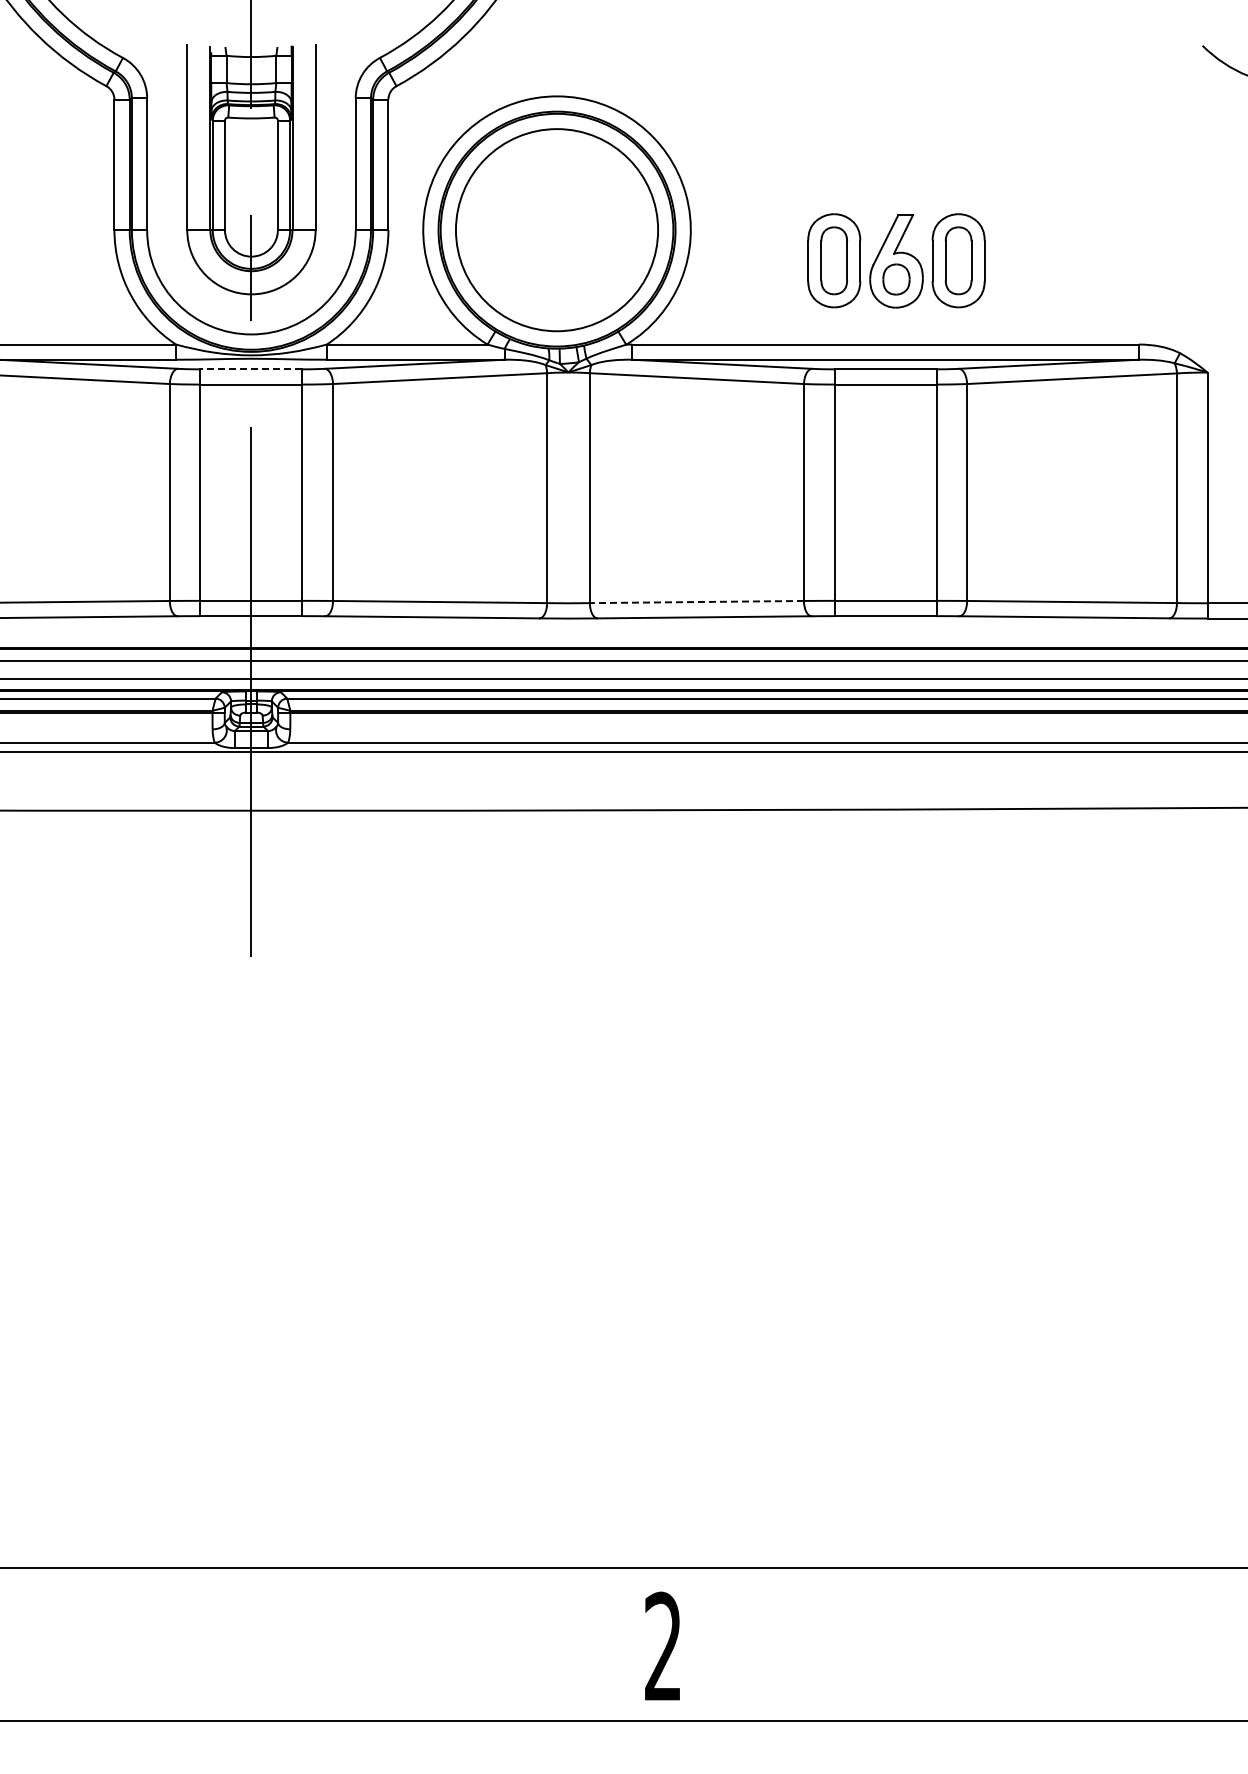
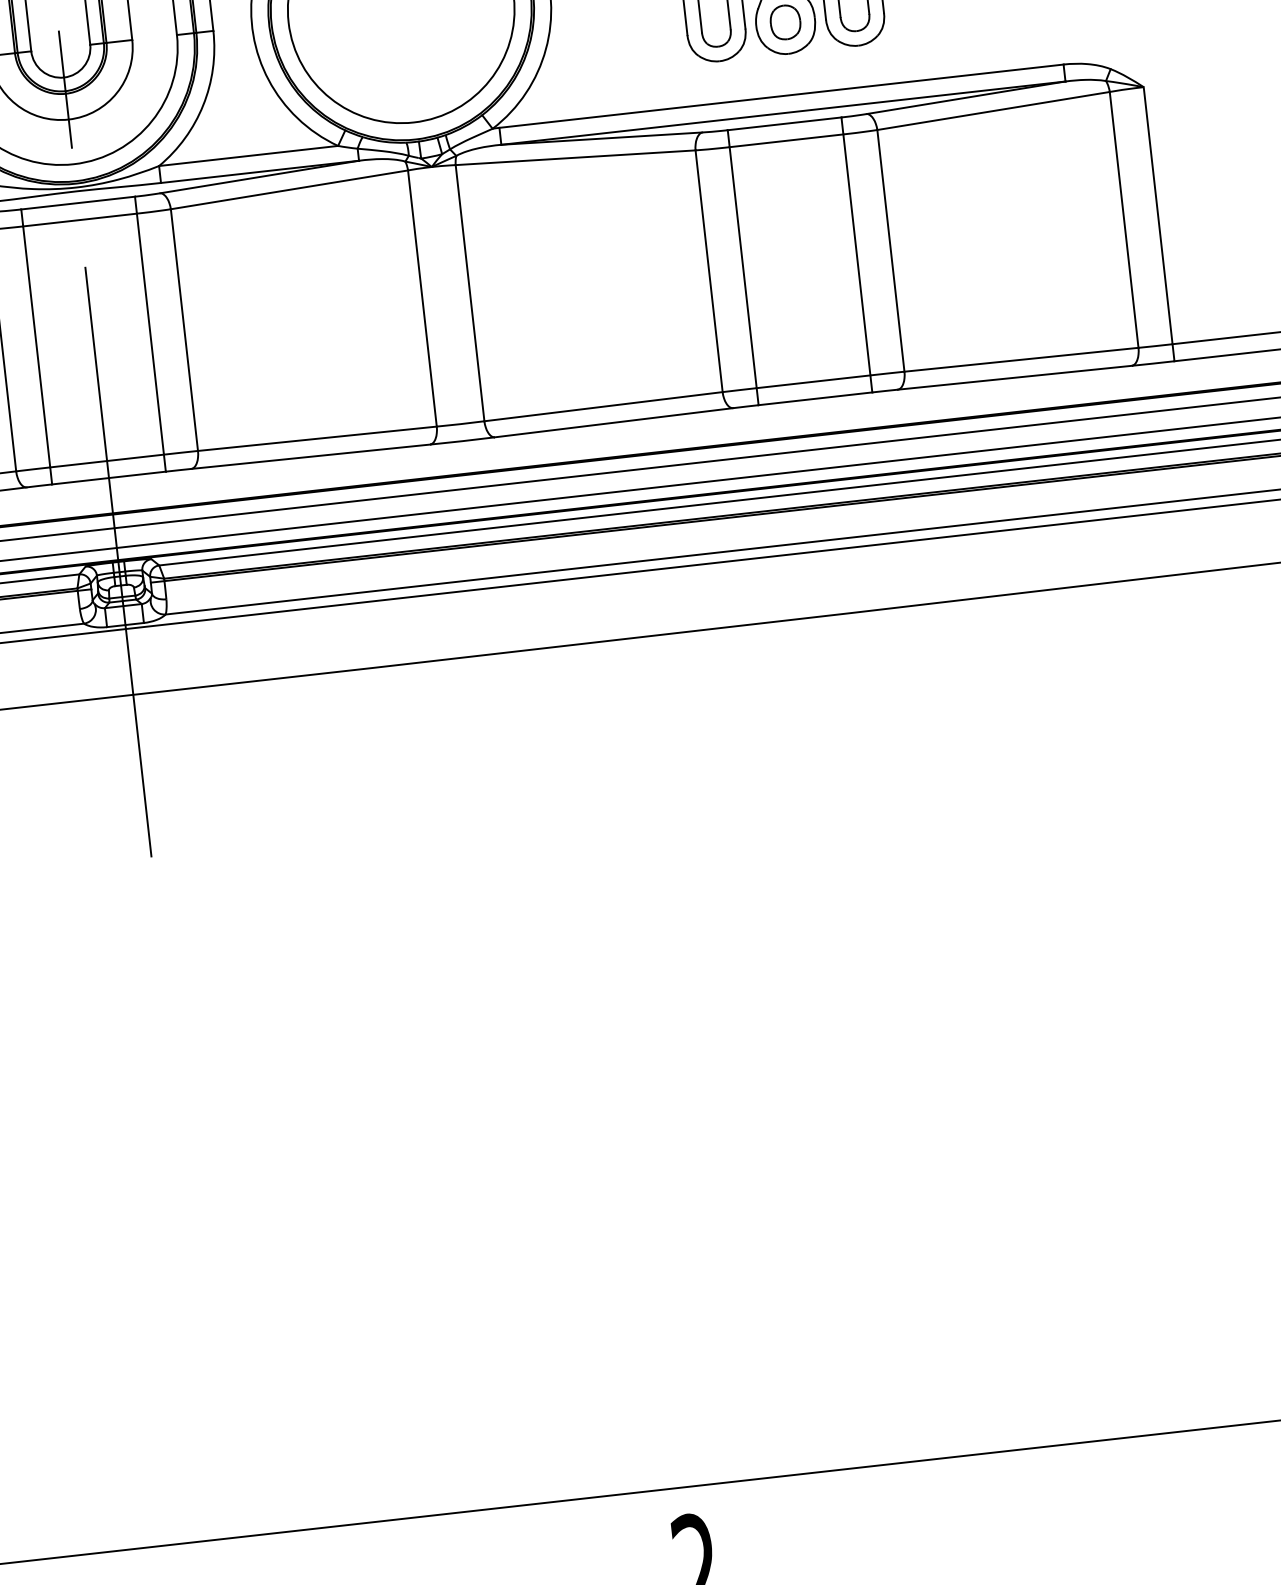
line: (250, 369) -> (77, 203), dashed -> solid
line: (696, 602) -> (603, 407), dashed -> solid

